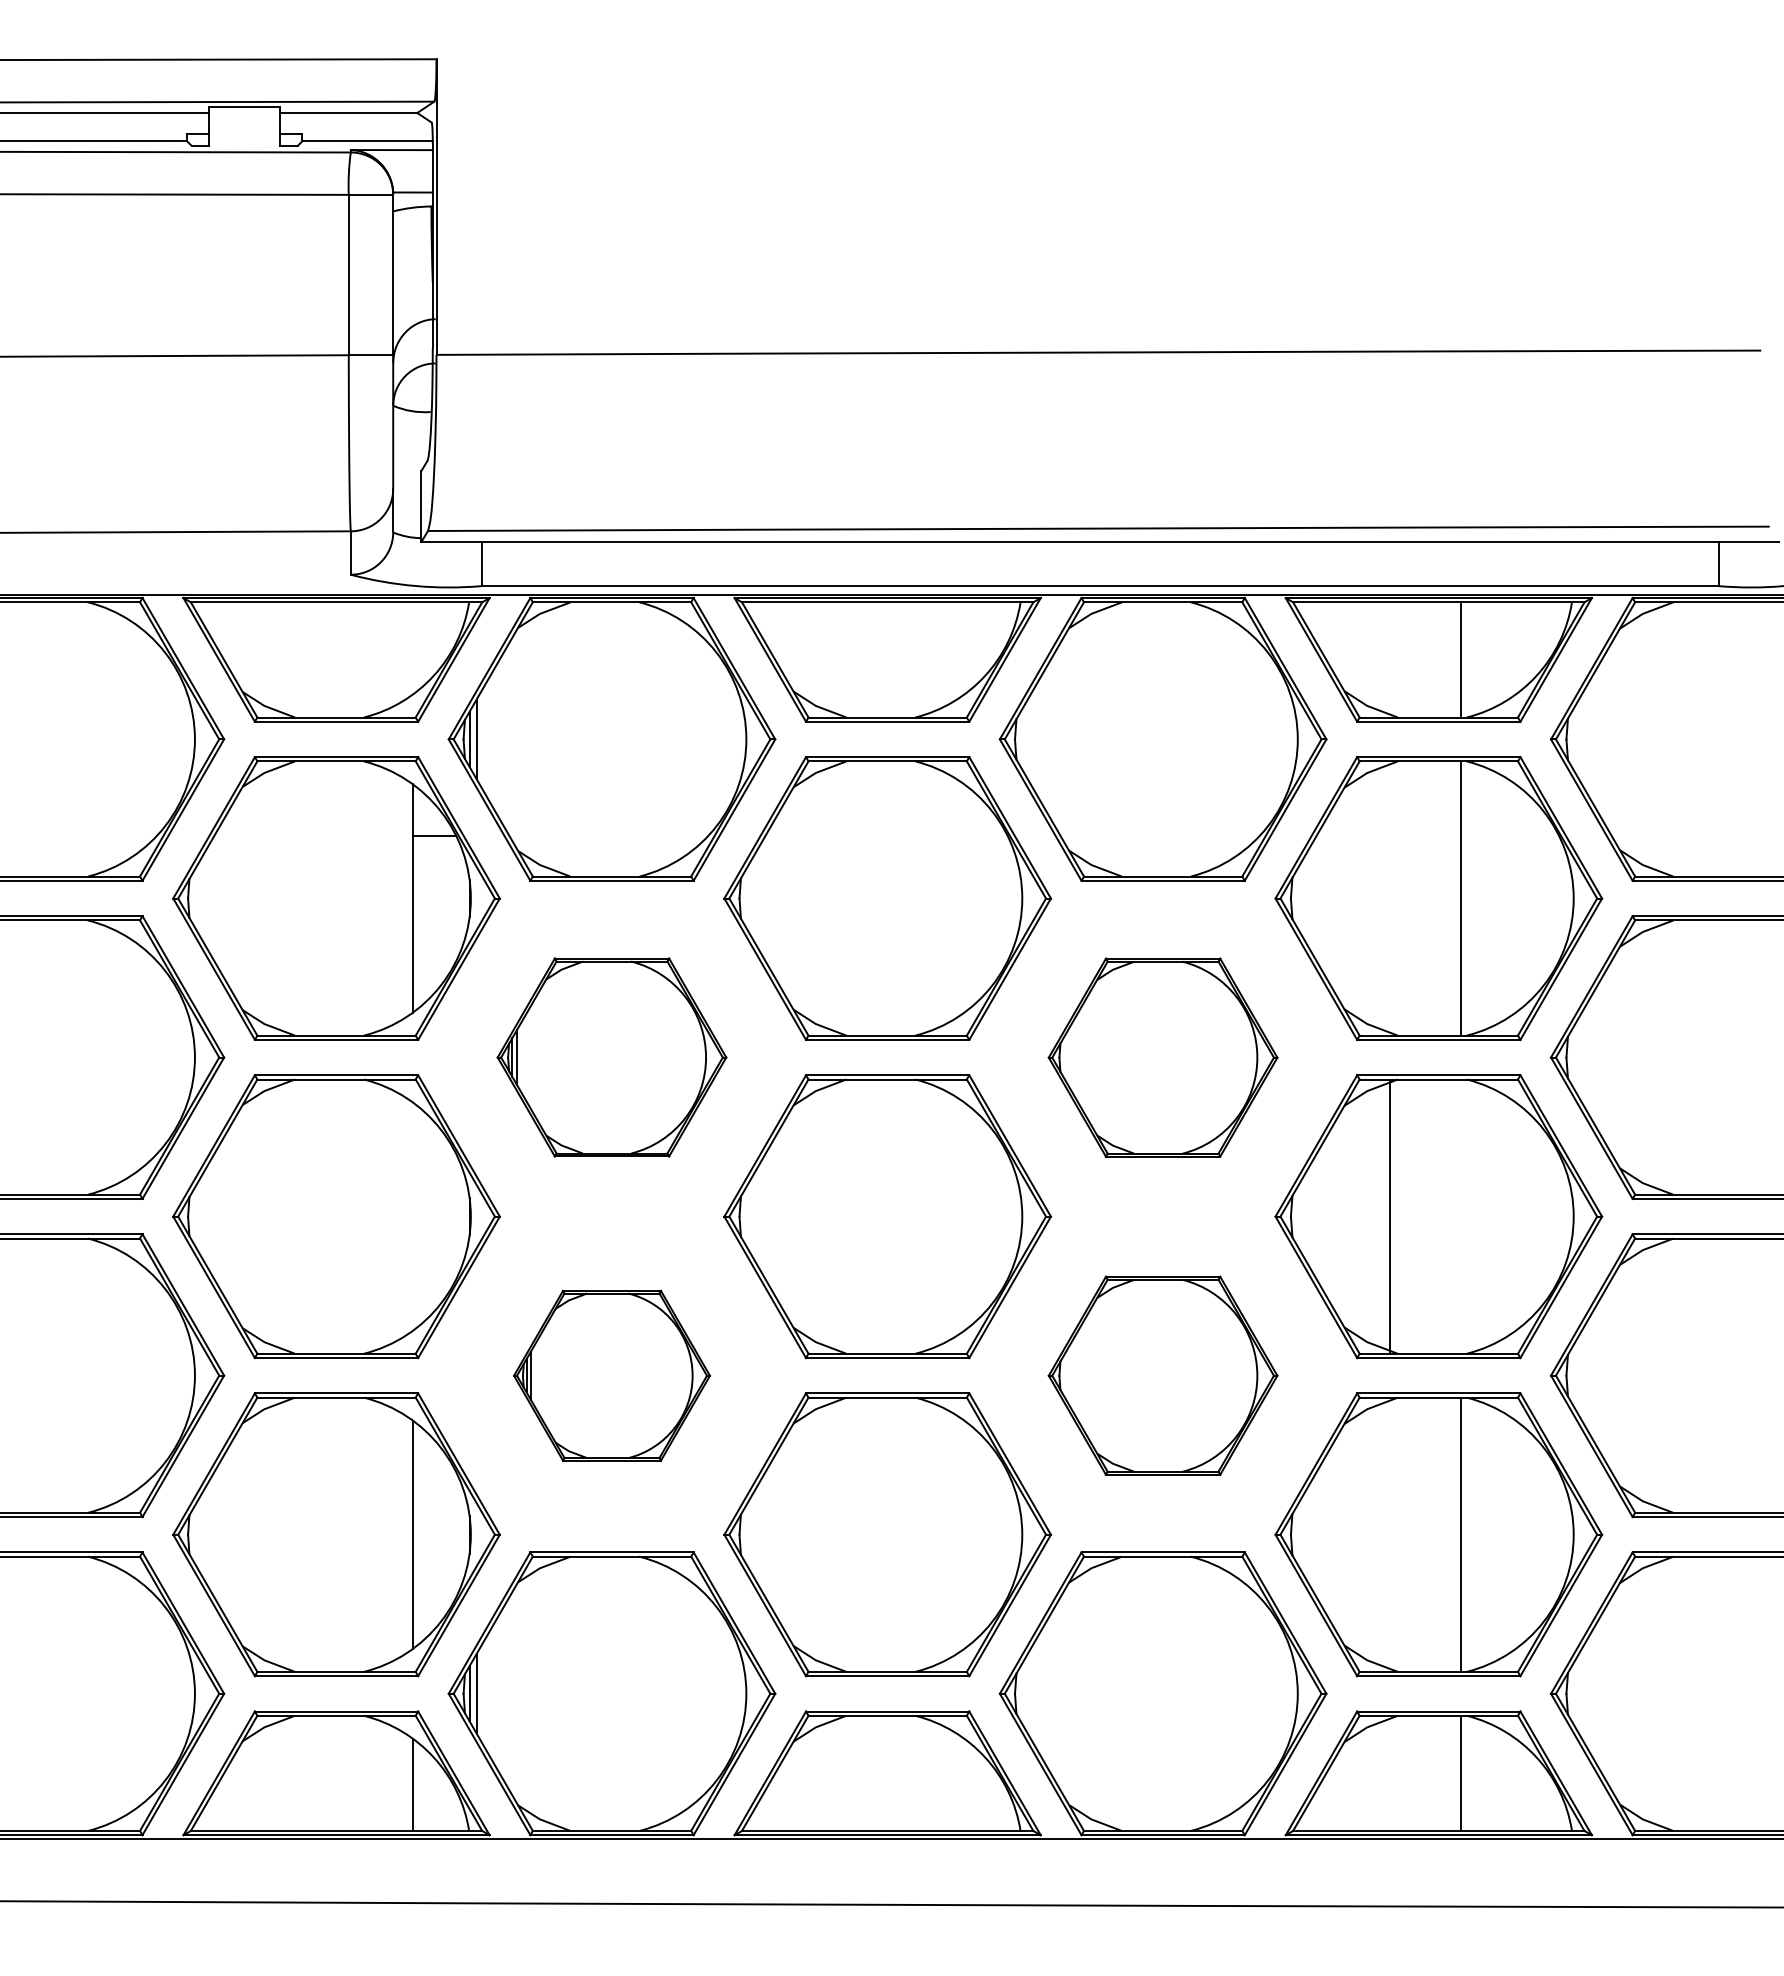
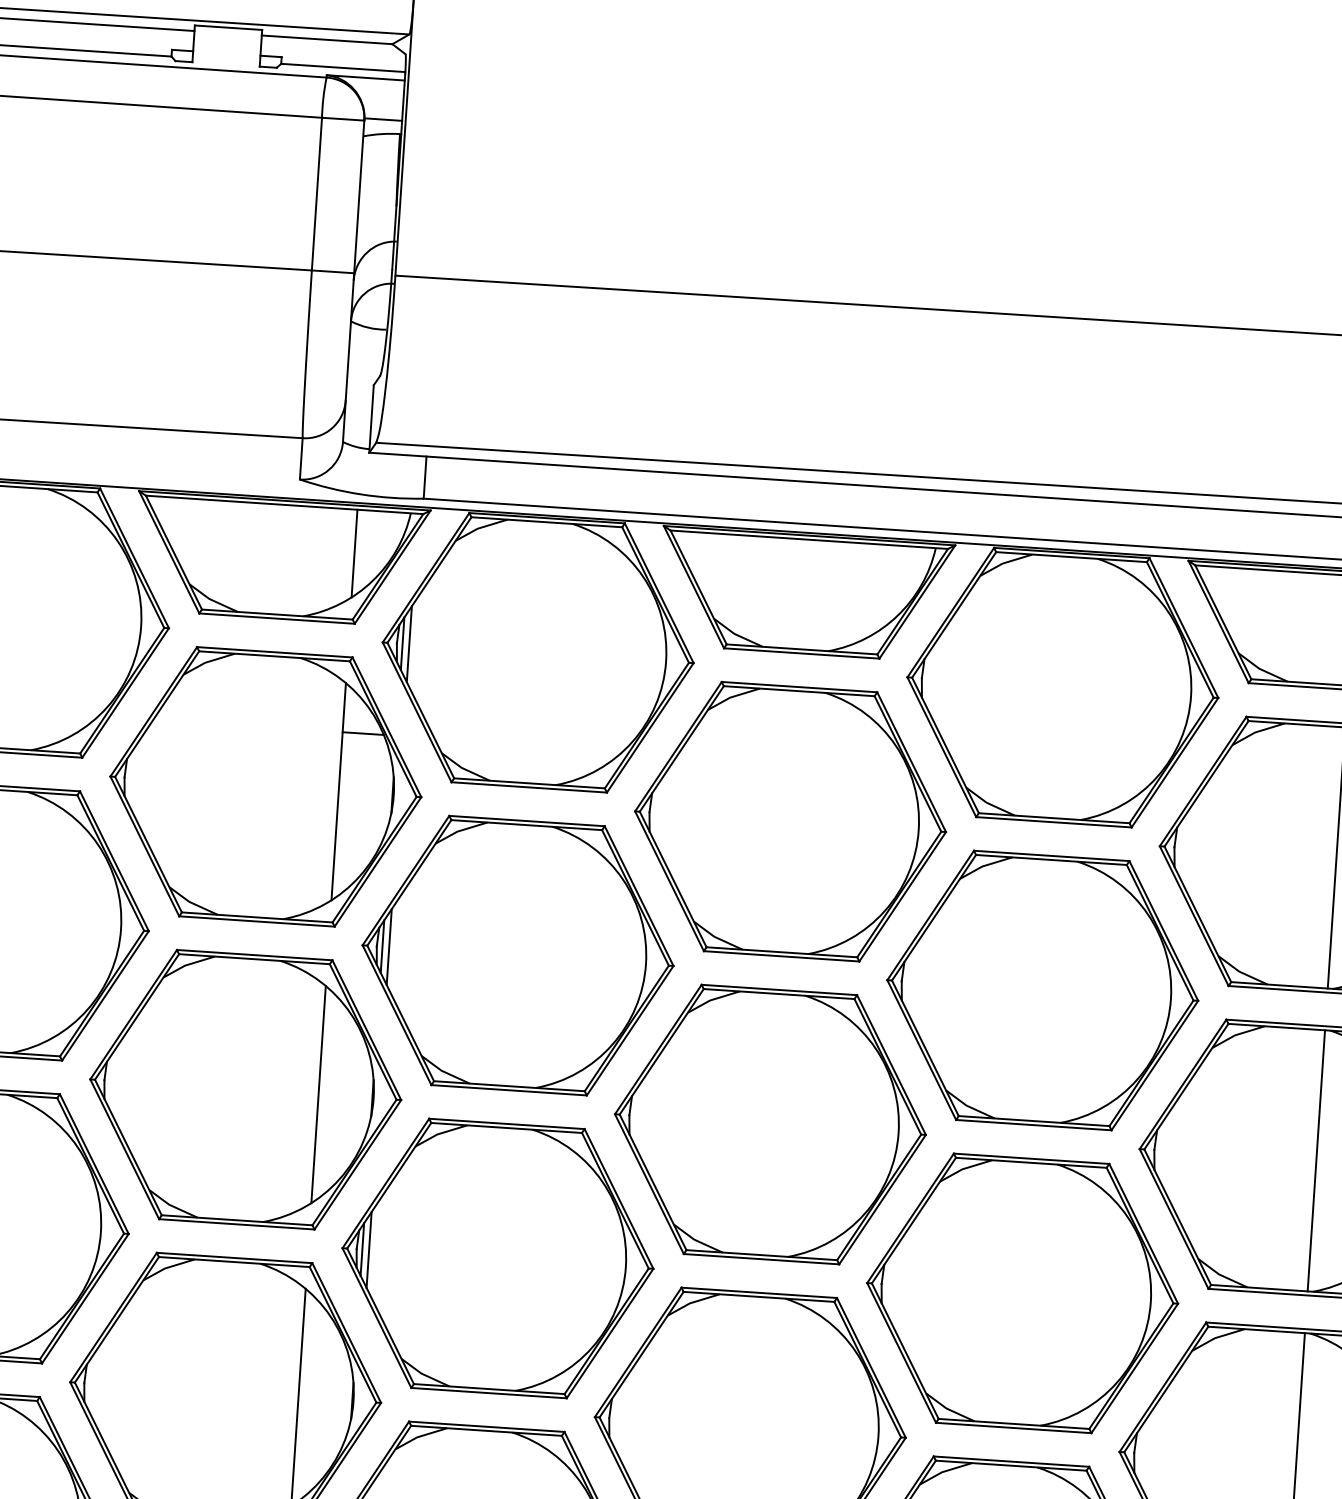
line: (413, 648) -> (354, 553), added
part: (611, 1057) -> (517, 955), size x1.43
part: (1162, 1057) -> (1042, 990), size x1.43
line: (413, 1216) -> (319, 1094), added
line: (1390, 1216) -> (1316, 1160), moved
part: (611, 1375) -> (497, 1258), size x1.67
part: (1162, 1375) -> (1022, 1293), size x1.43

